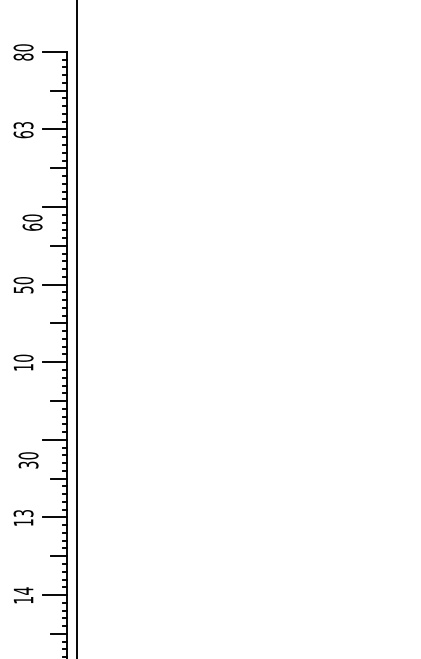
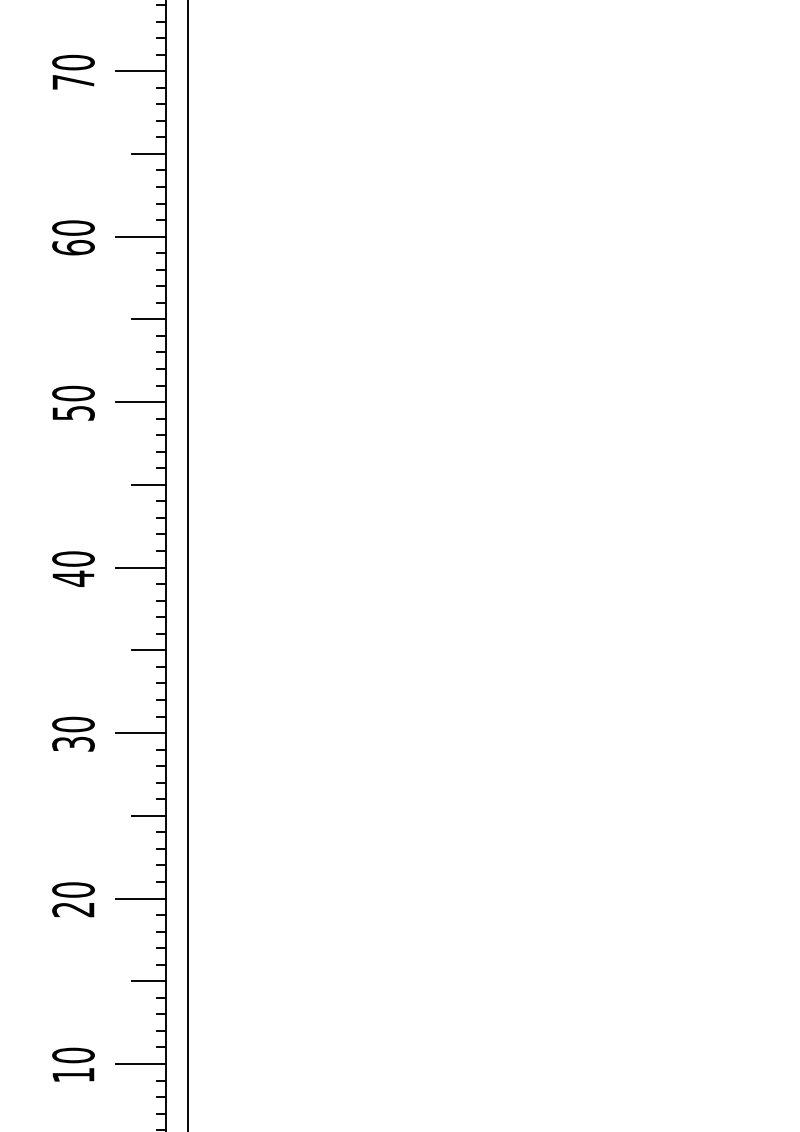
text: (23, 129) -> (73, 71), 63 -> 70
text: (32, 222) -> (73, 237), moved
text: (23, 367) -> (73, 578), 10 -> 40
text: (28, 460) -> (73, 734), moved
text: (23, 517) -> (73, 898), 13 -> 20
text: (23, 590) -> (73, 1054), 14 -> 10

